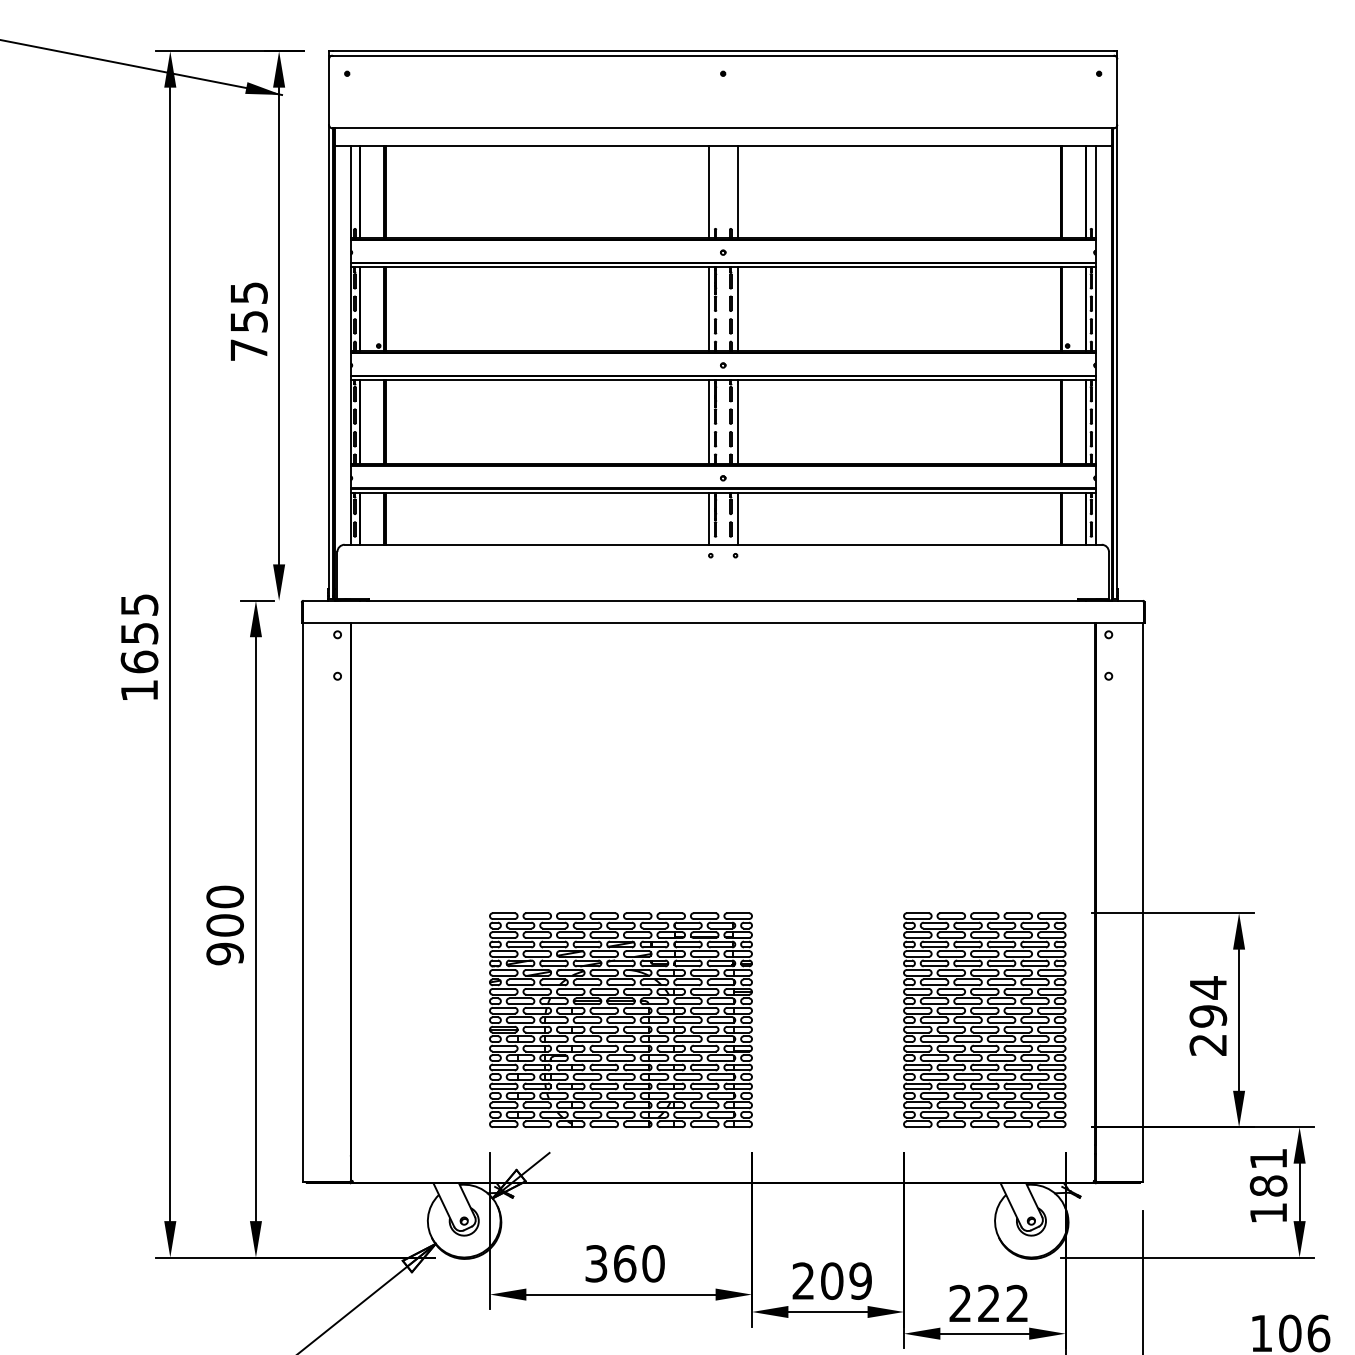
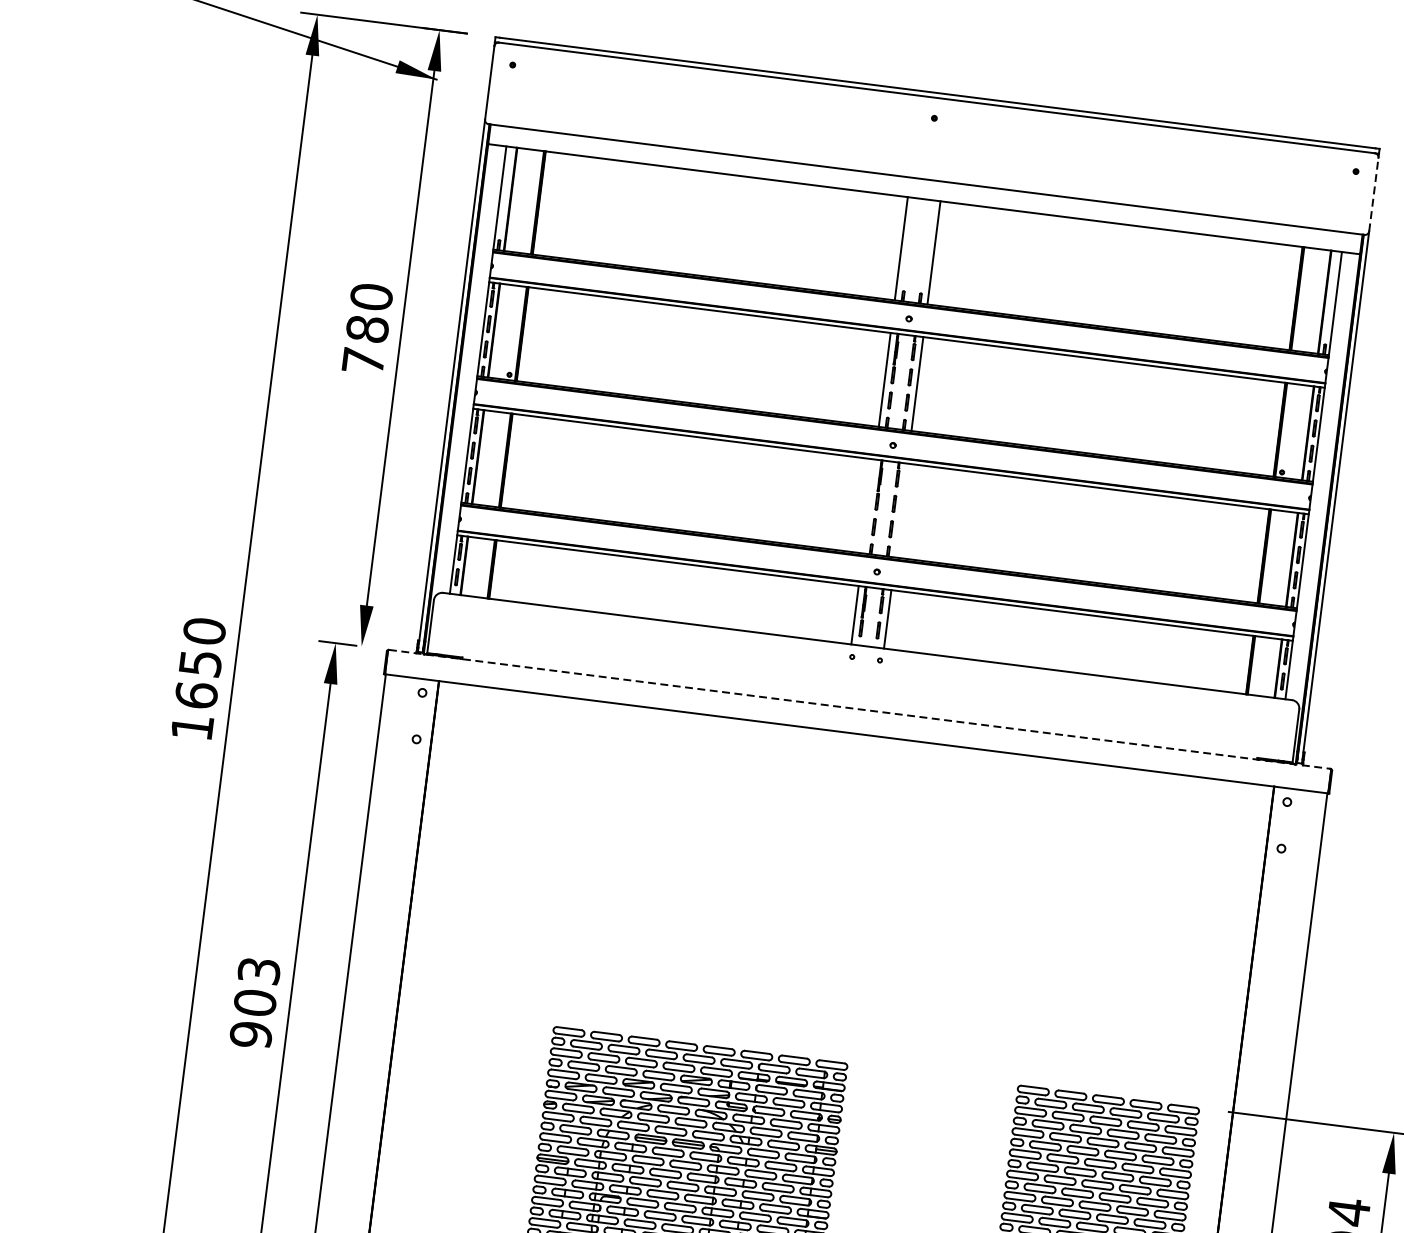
line: (1117, 92) -> (1373, 195), solid -> dashed
text: (248, 306) -> (369, 312), 755 -> 780
line: (708, 421) -> (868, 506), removed
line: (737, 421) -> (901, 510), removed
line: (723, 600) -> (860, 709), solid -> dashed
text: (139, 604) -> (204, 630), 1655 -> 1650
text: (224, 896) -> (258, 970), 900 -> 903

